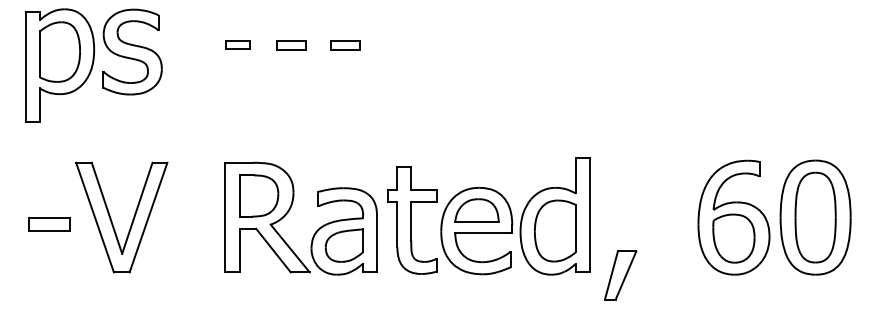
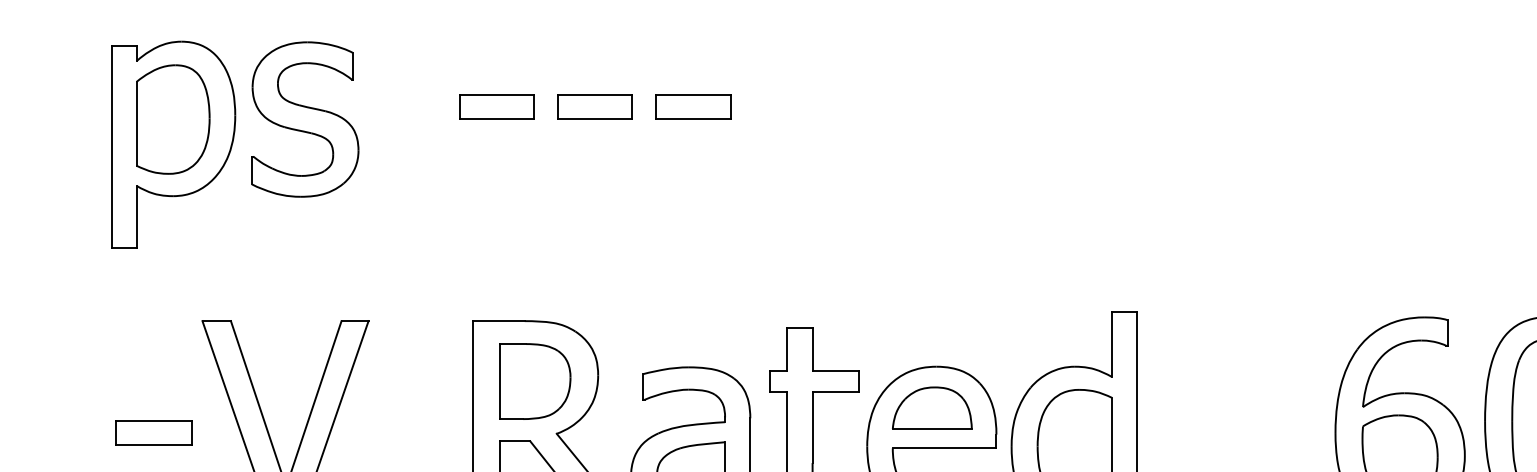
part: (237, 45) -> (496, 107), size x1.67
part: (291, 45) -> (594, 107), size x1.43
part: (345, 45) -> (692, 107), size x1.43

